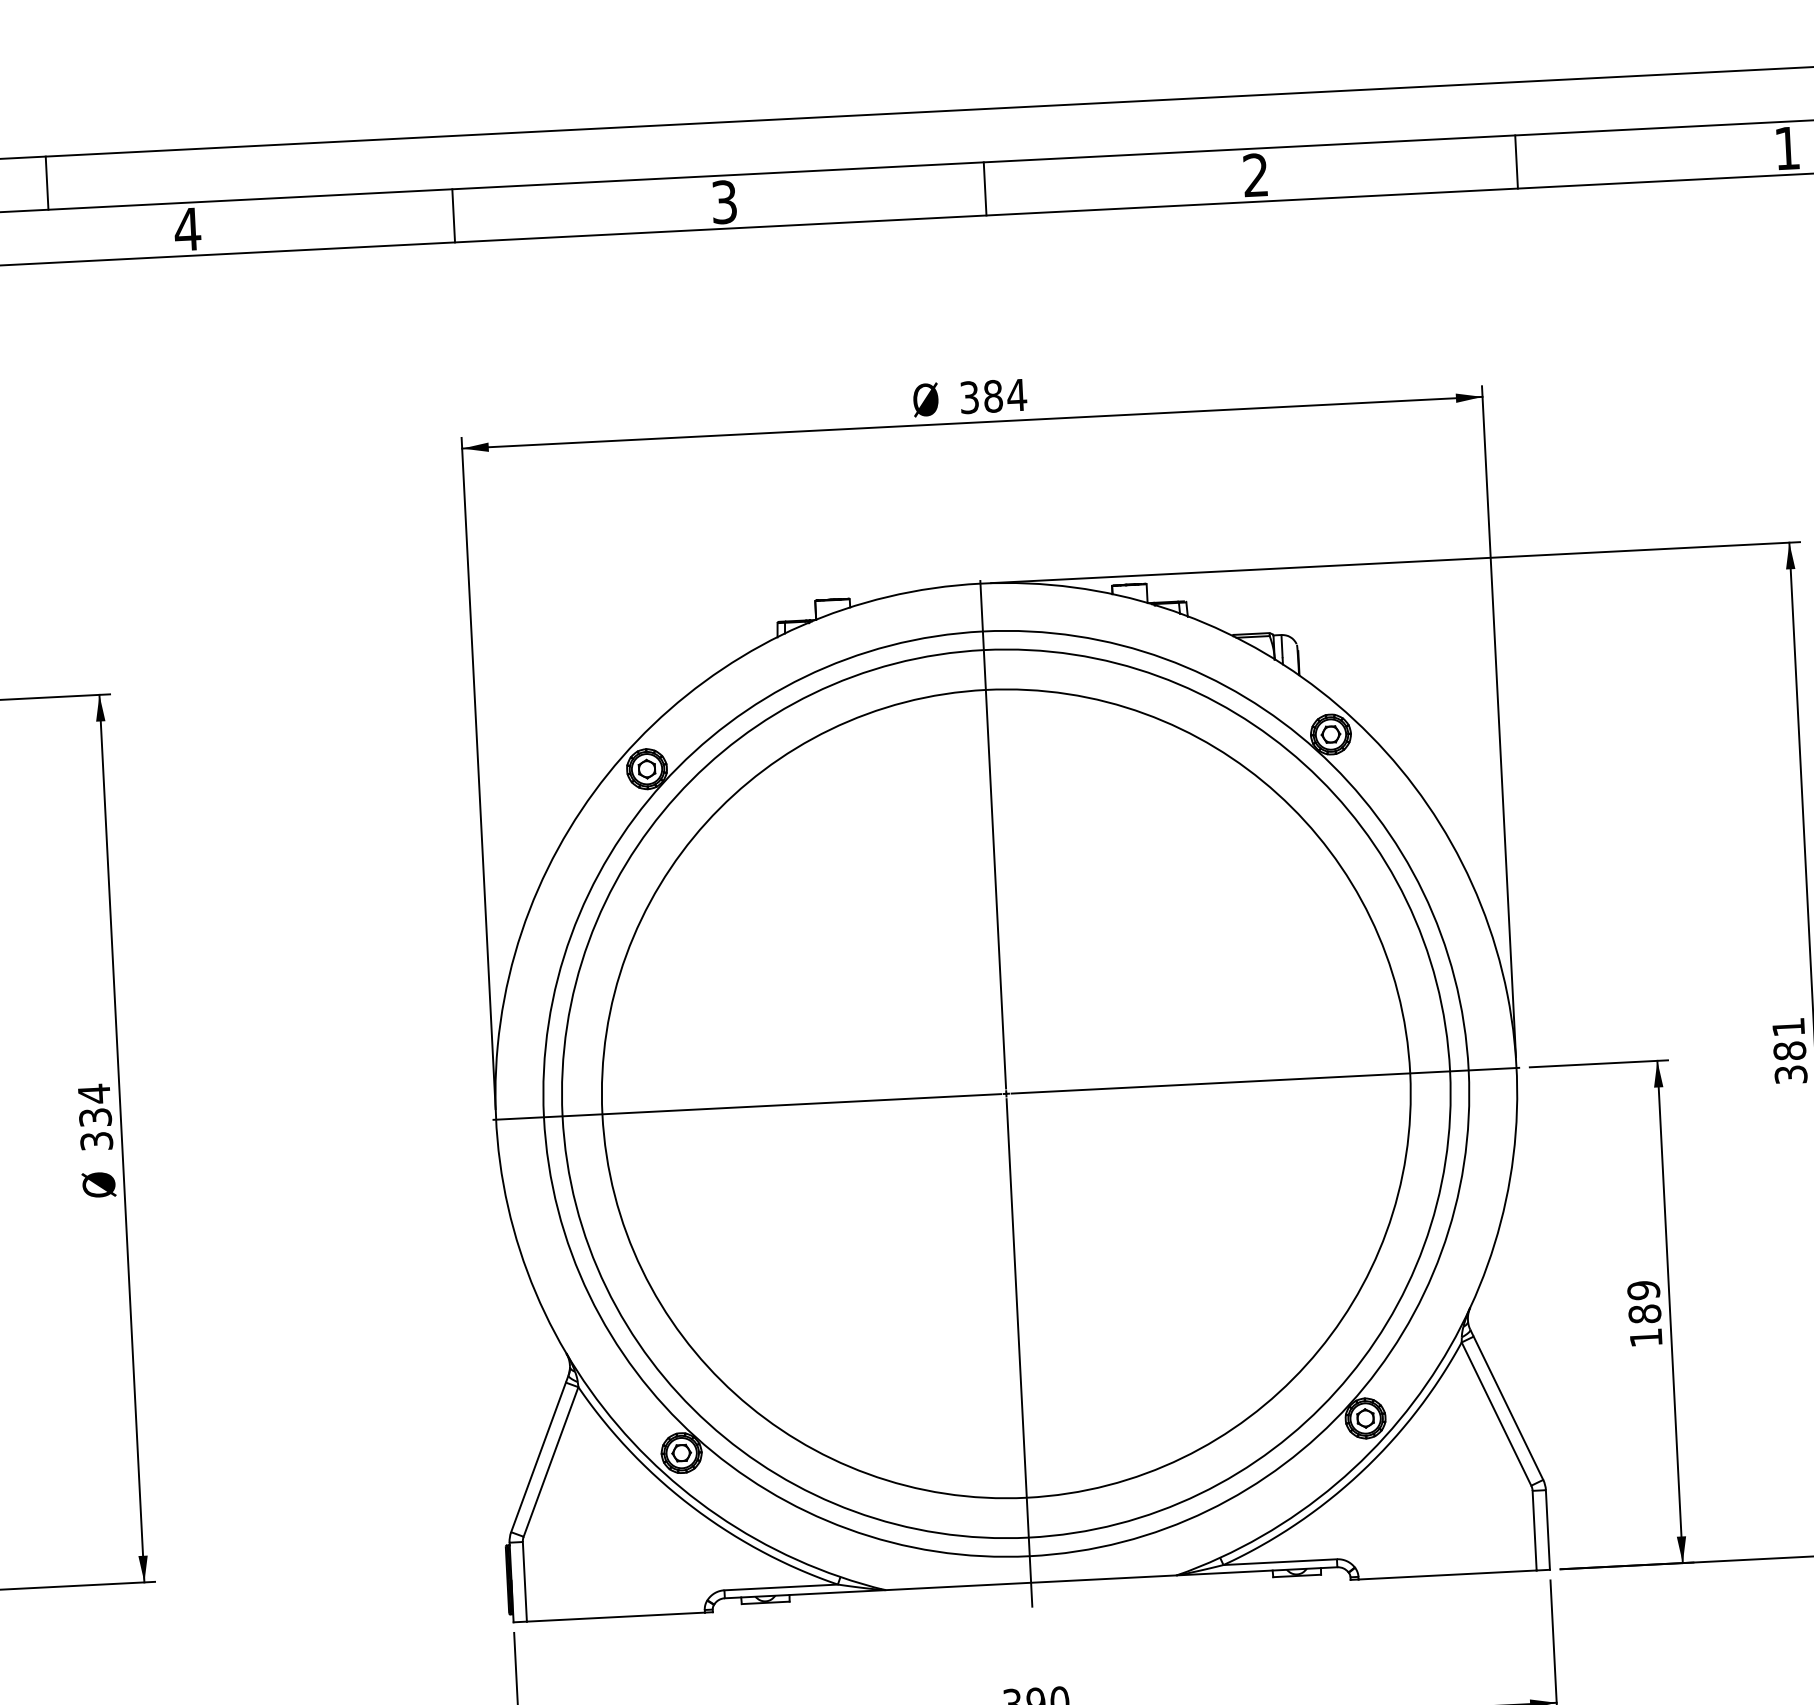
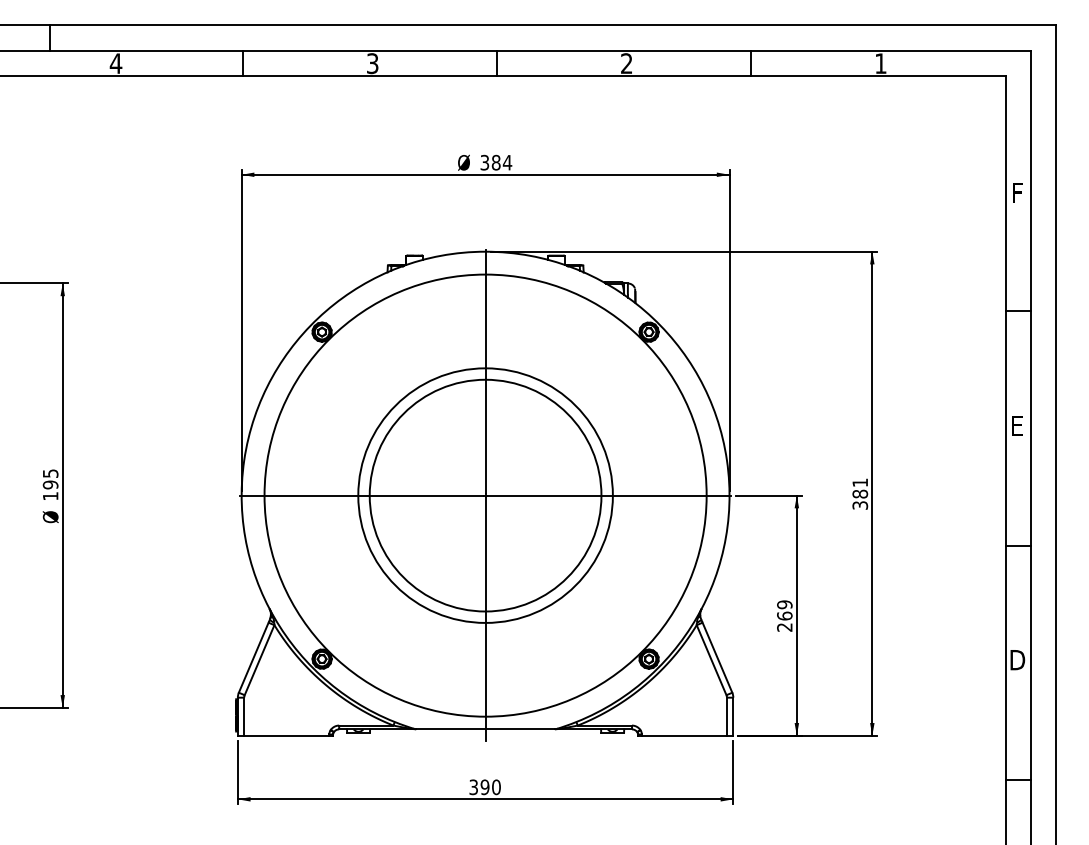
circle: (1006, 1093) -> (485, 495), size x0.6
circle: (1006, 1093) -> (485, 495), size x0.6
text: (95, 1116) -> (50, 484), 334 -> 195
text: (1644, 1325) -> (784, 621), 189 -> 269

